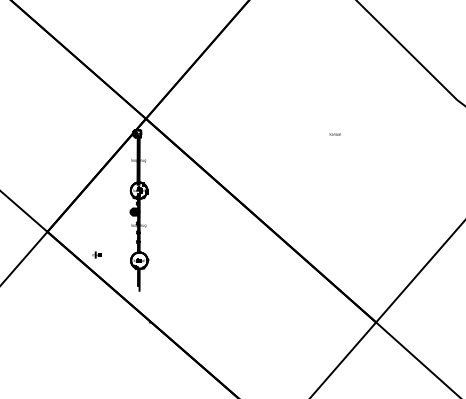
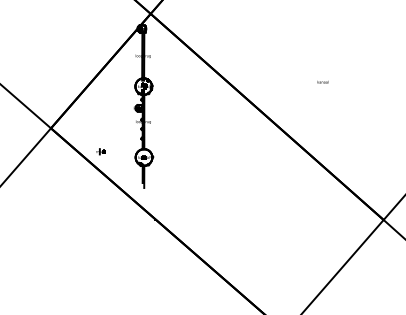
text: (334, 134) -> (322, 82), moved

